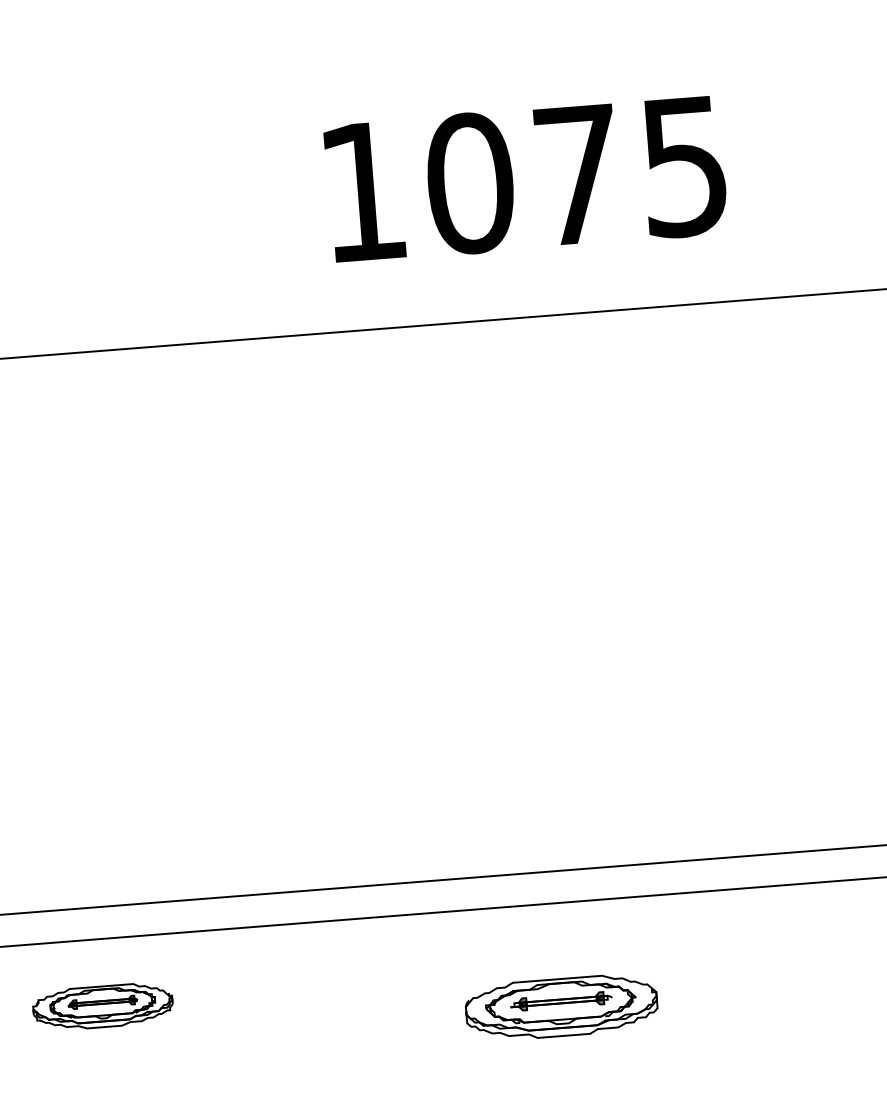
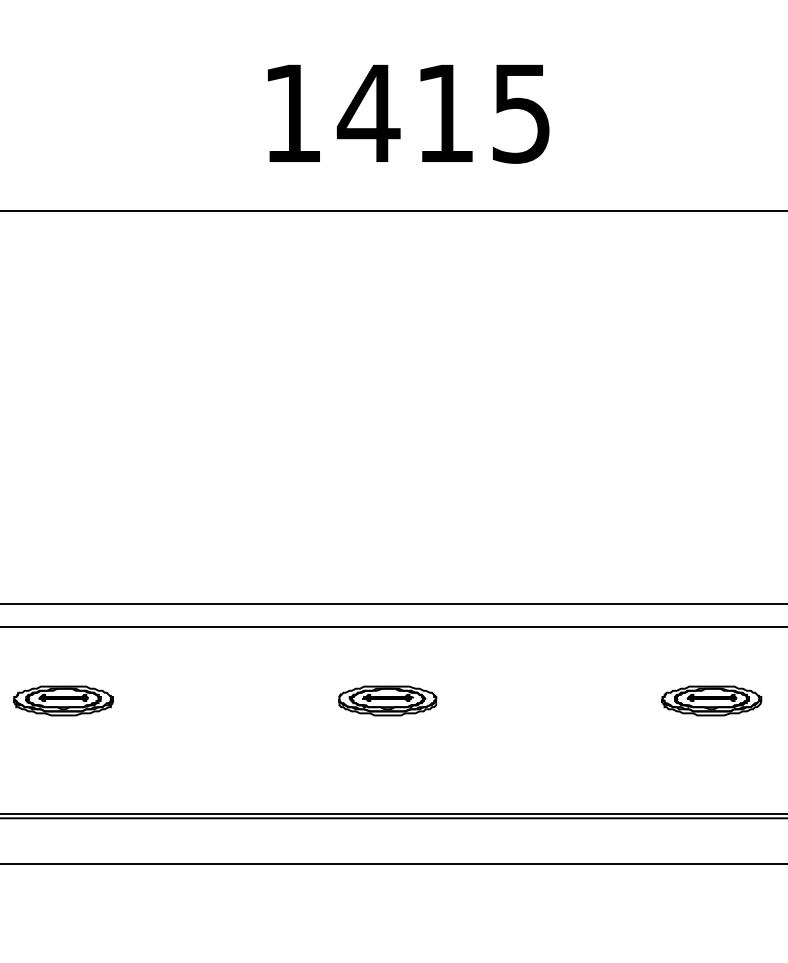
text: (521, 179) -> (405, 113), 1075 -> 1415
part: (102, 1006) -> (63, 700), moved
part: (561, 1006) -> (387, 700), size x0.71

